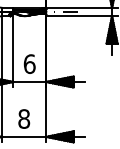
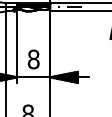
text: (29, 63) -> (33, 58), 6 -> 8

